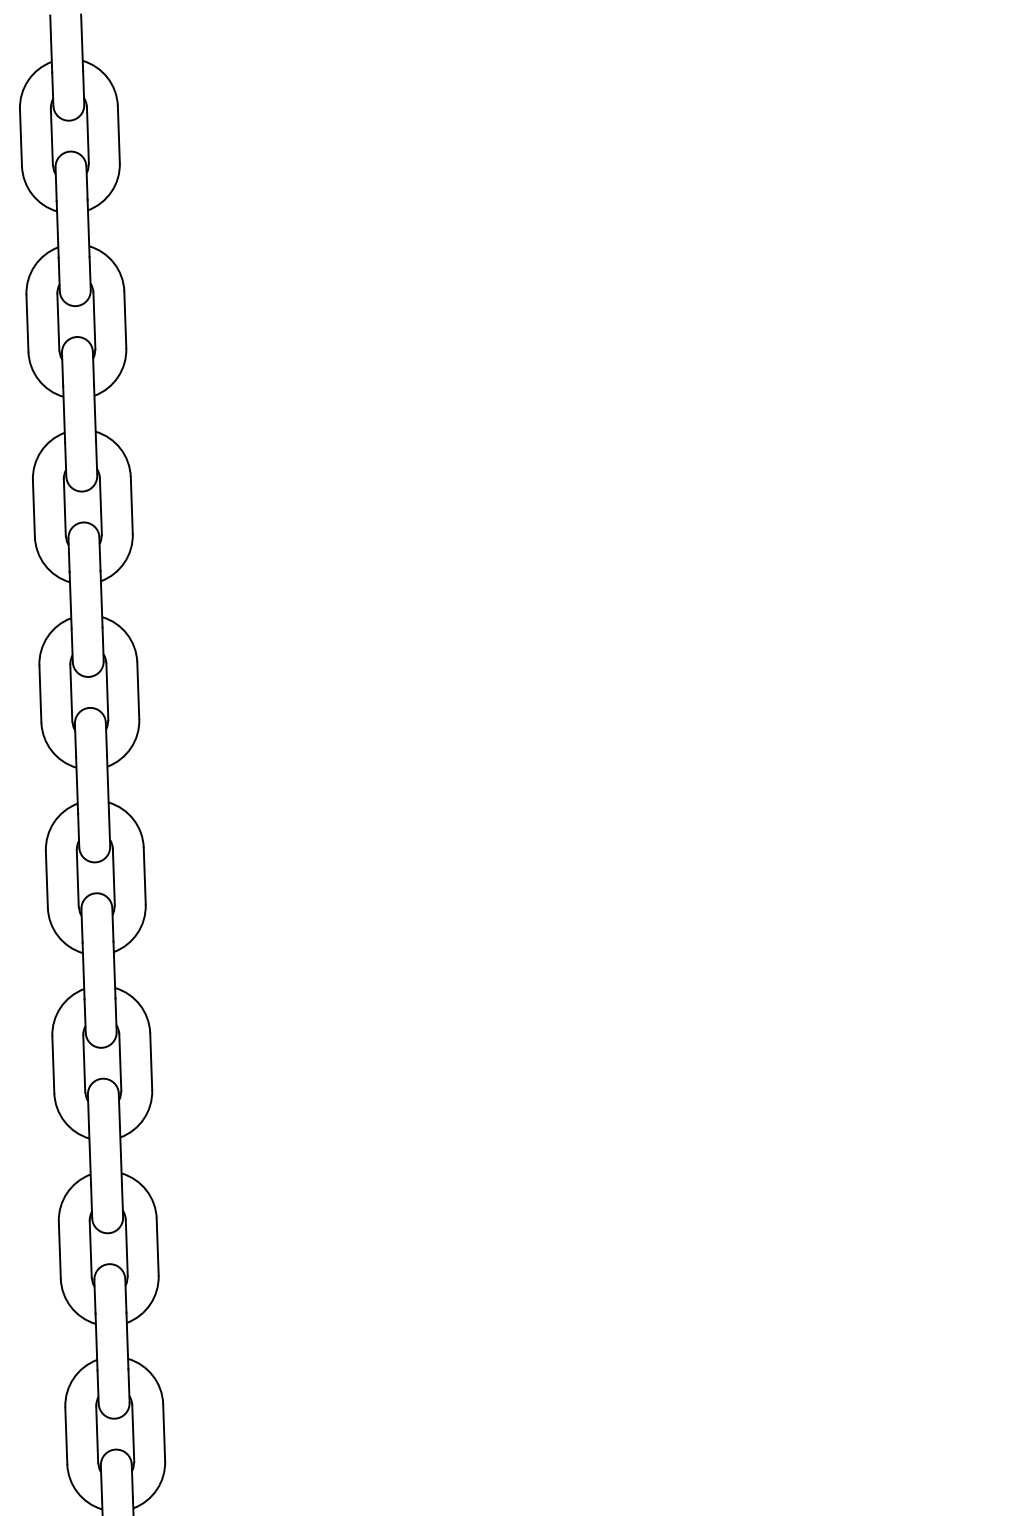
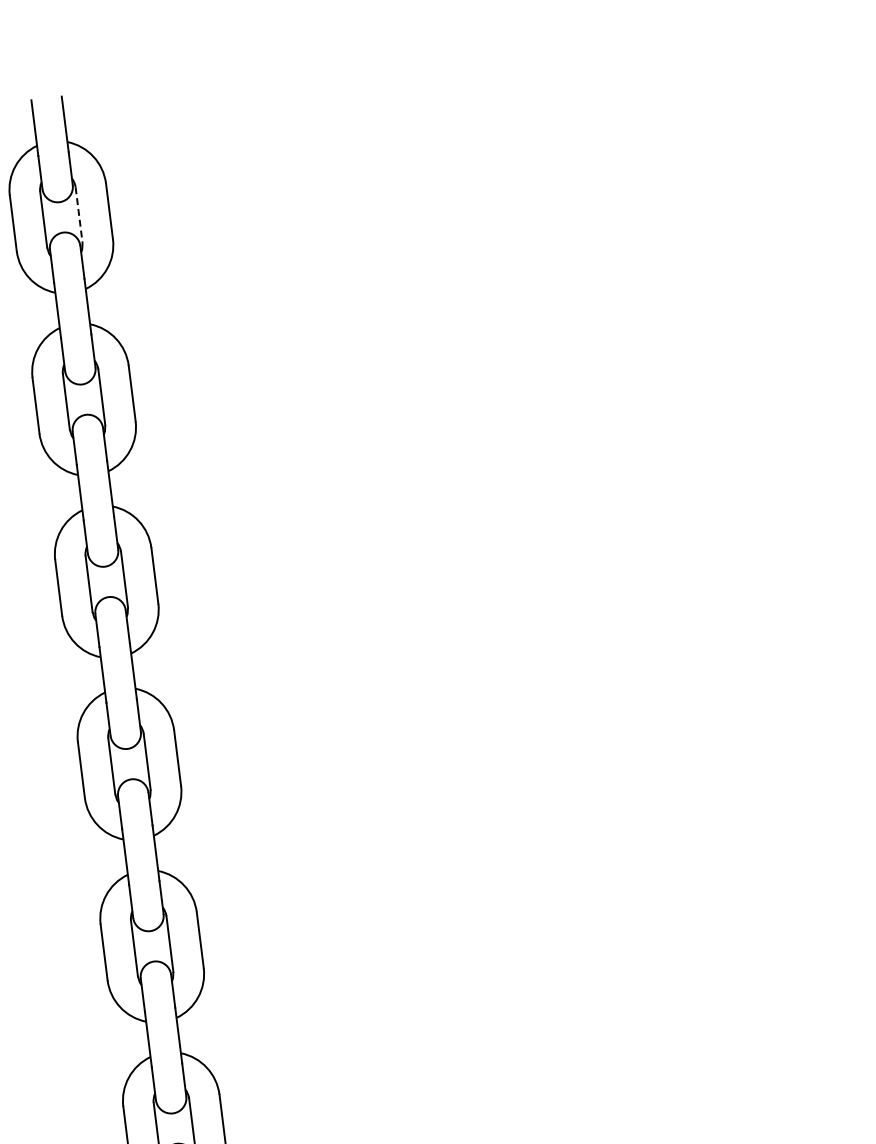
line: (87, 136) -> (78, 216), solid -> dashed

